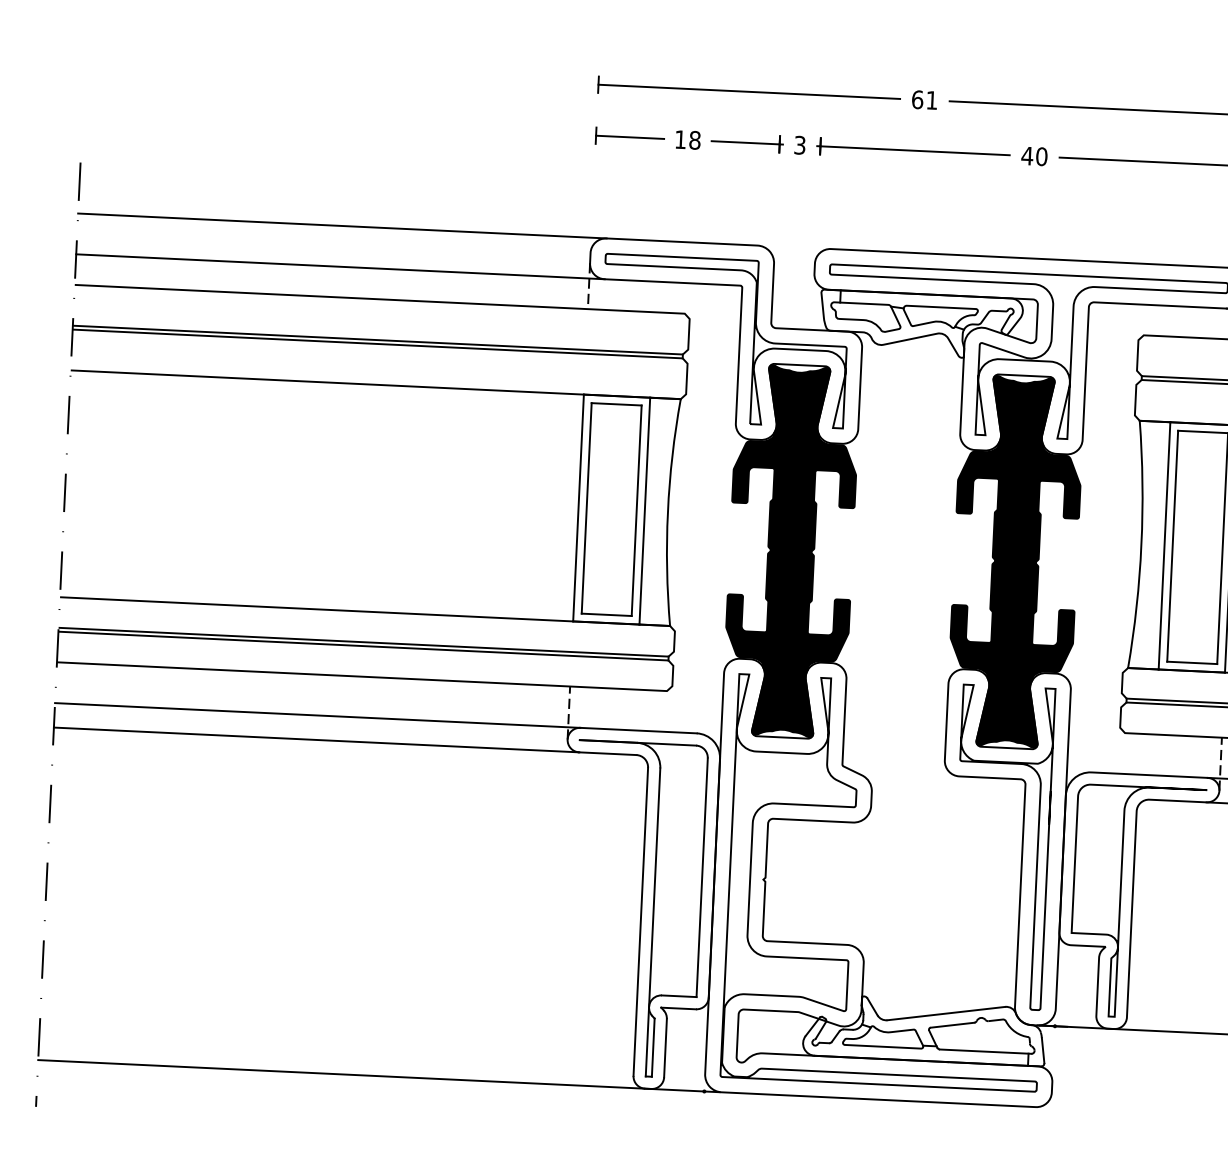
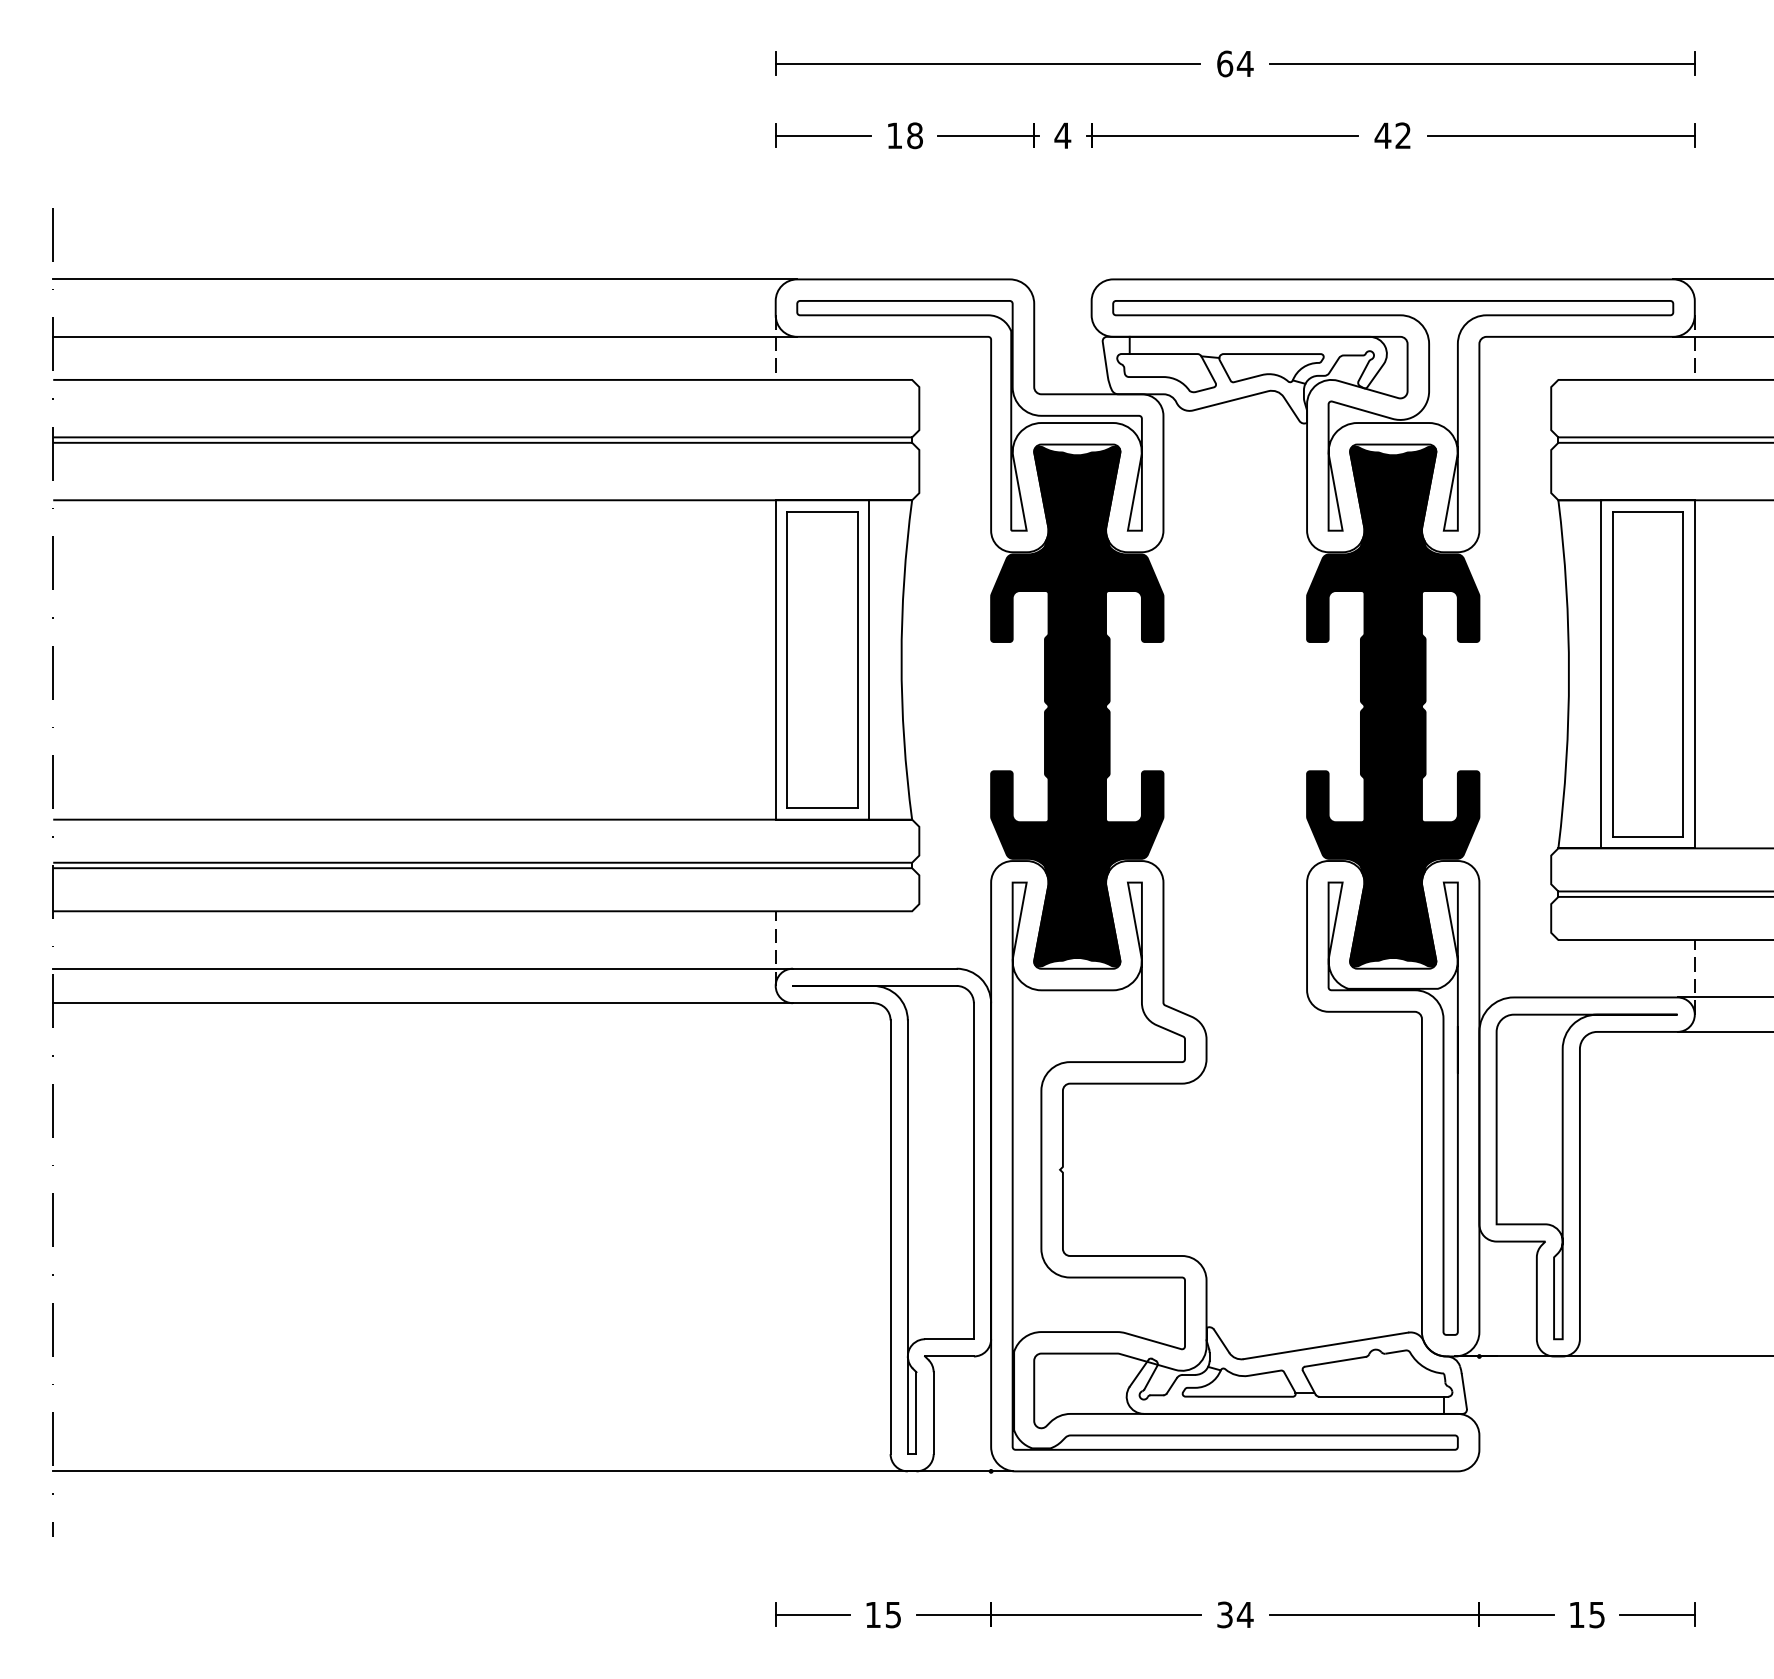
text: (931, 100) -> (1244, 63), 61 -> 64
text: (799, 145) -> (1062, 135), 3 -> 4
text: (1041, 156) -> (1403, 135), 40 -> 42

